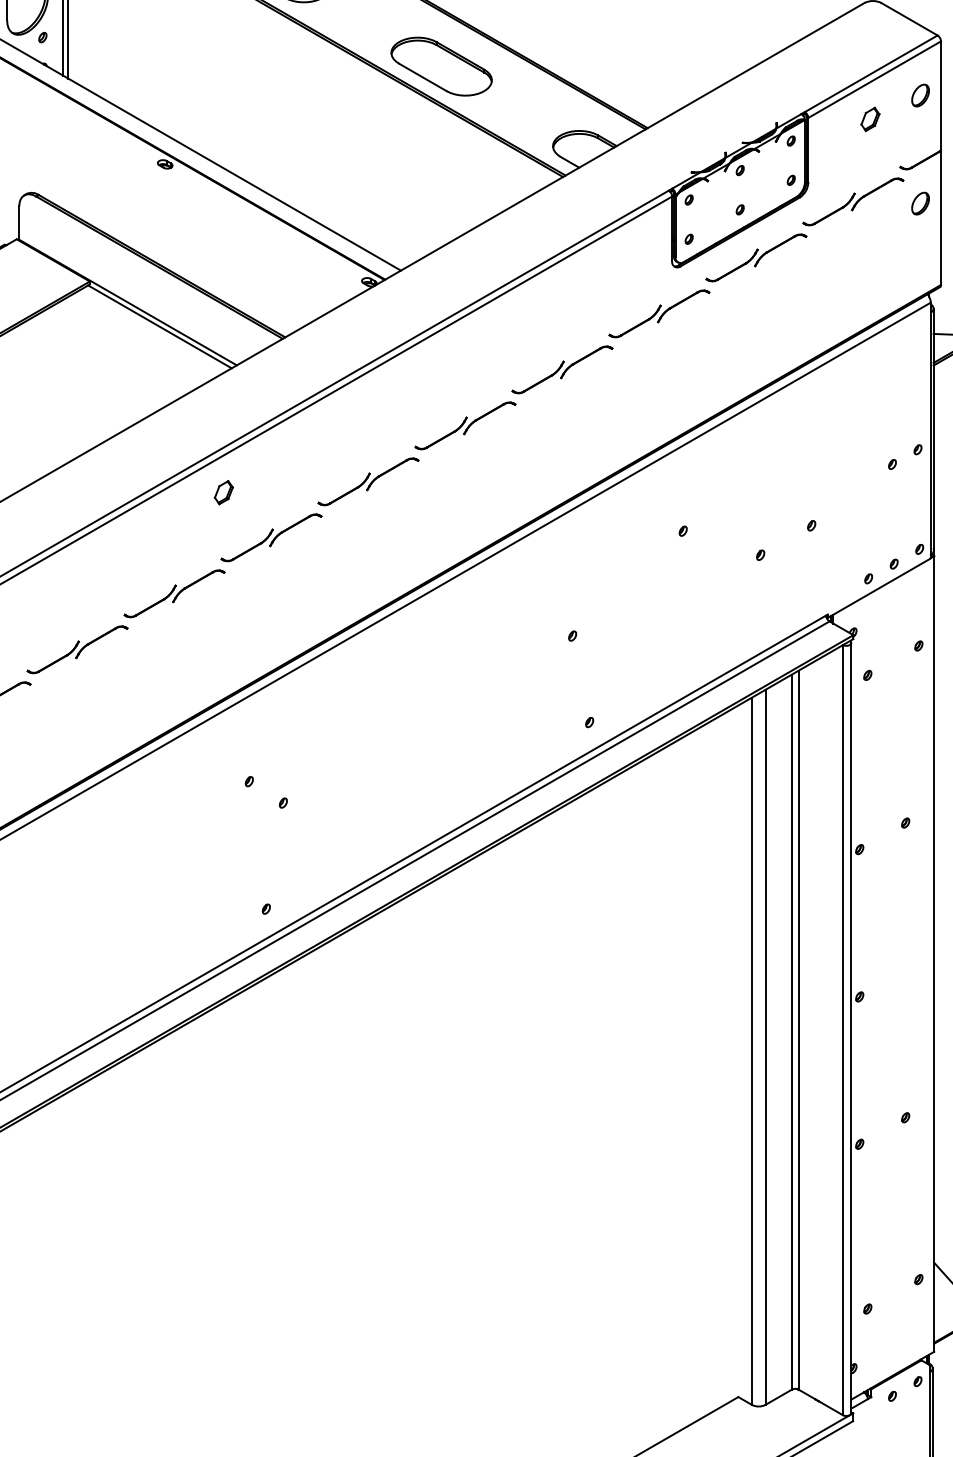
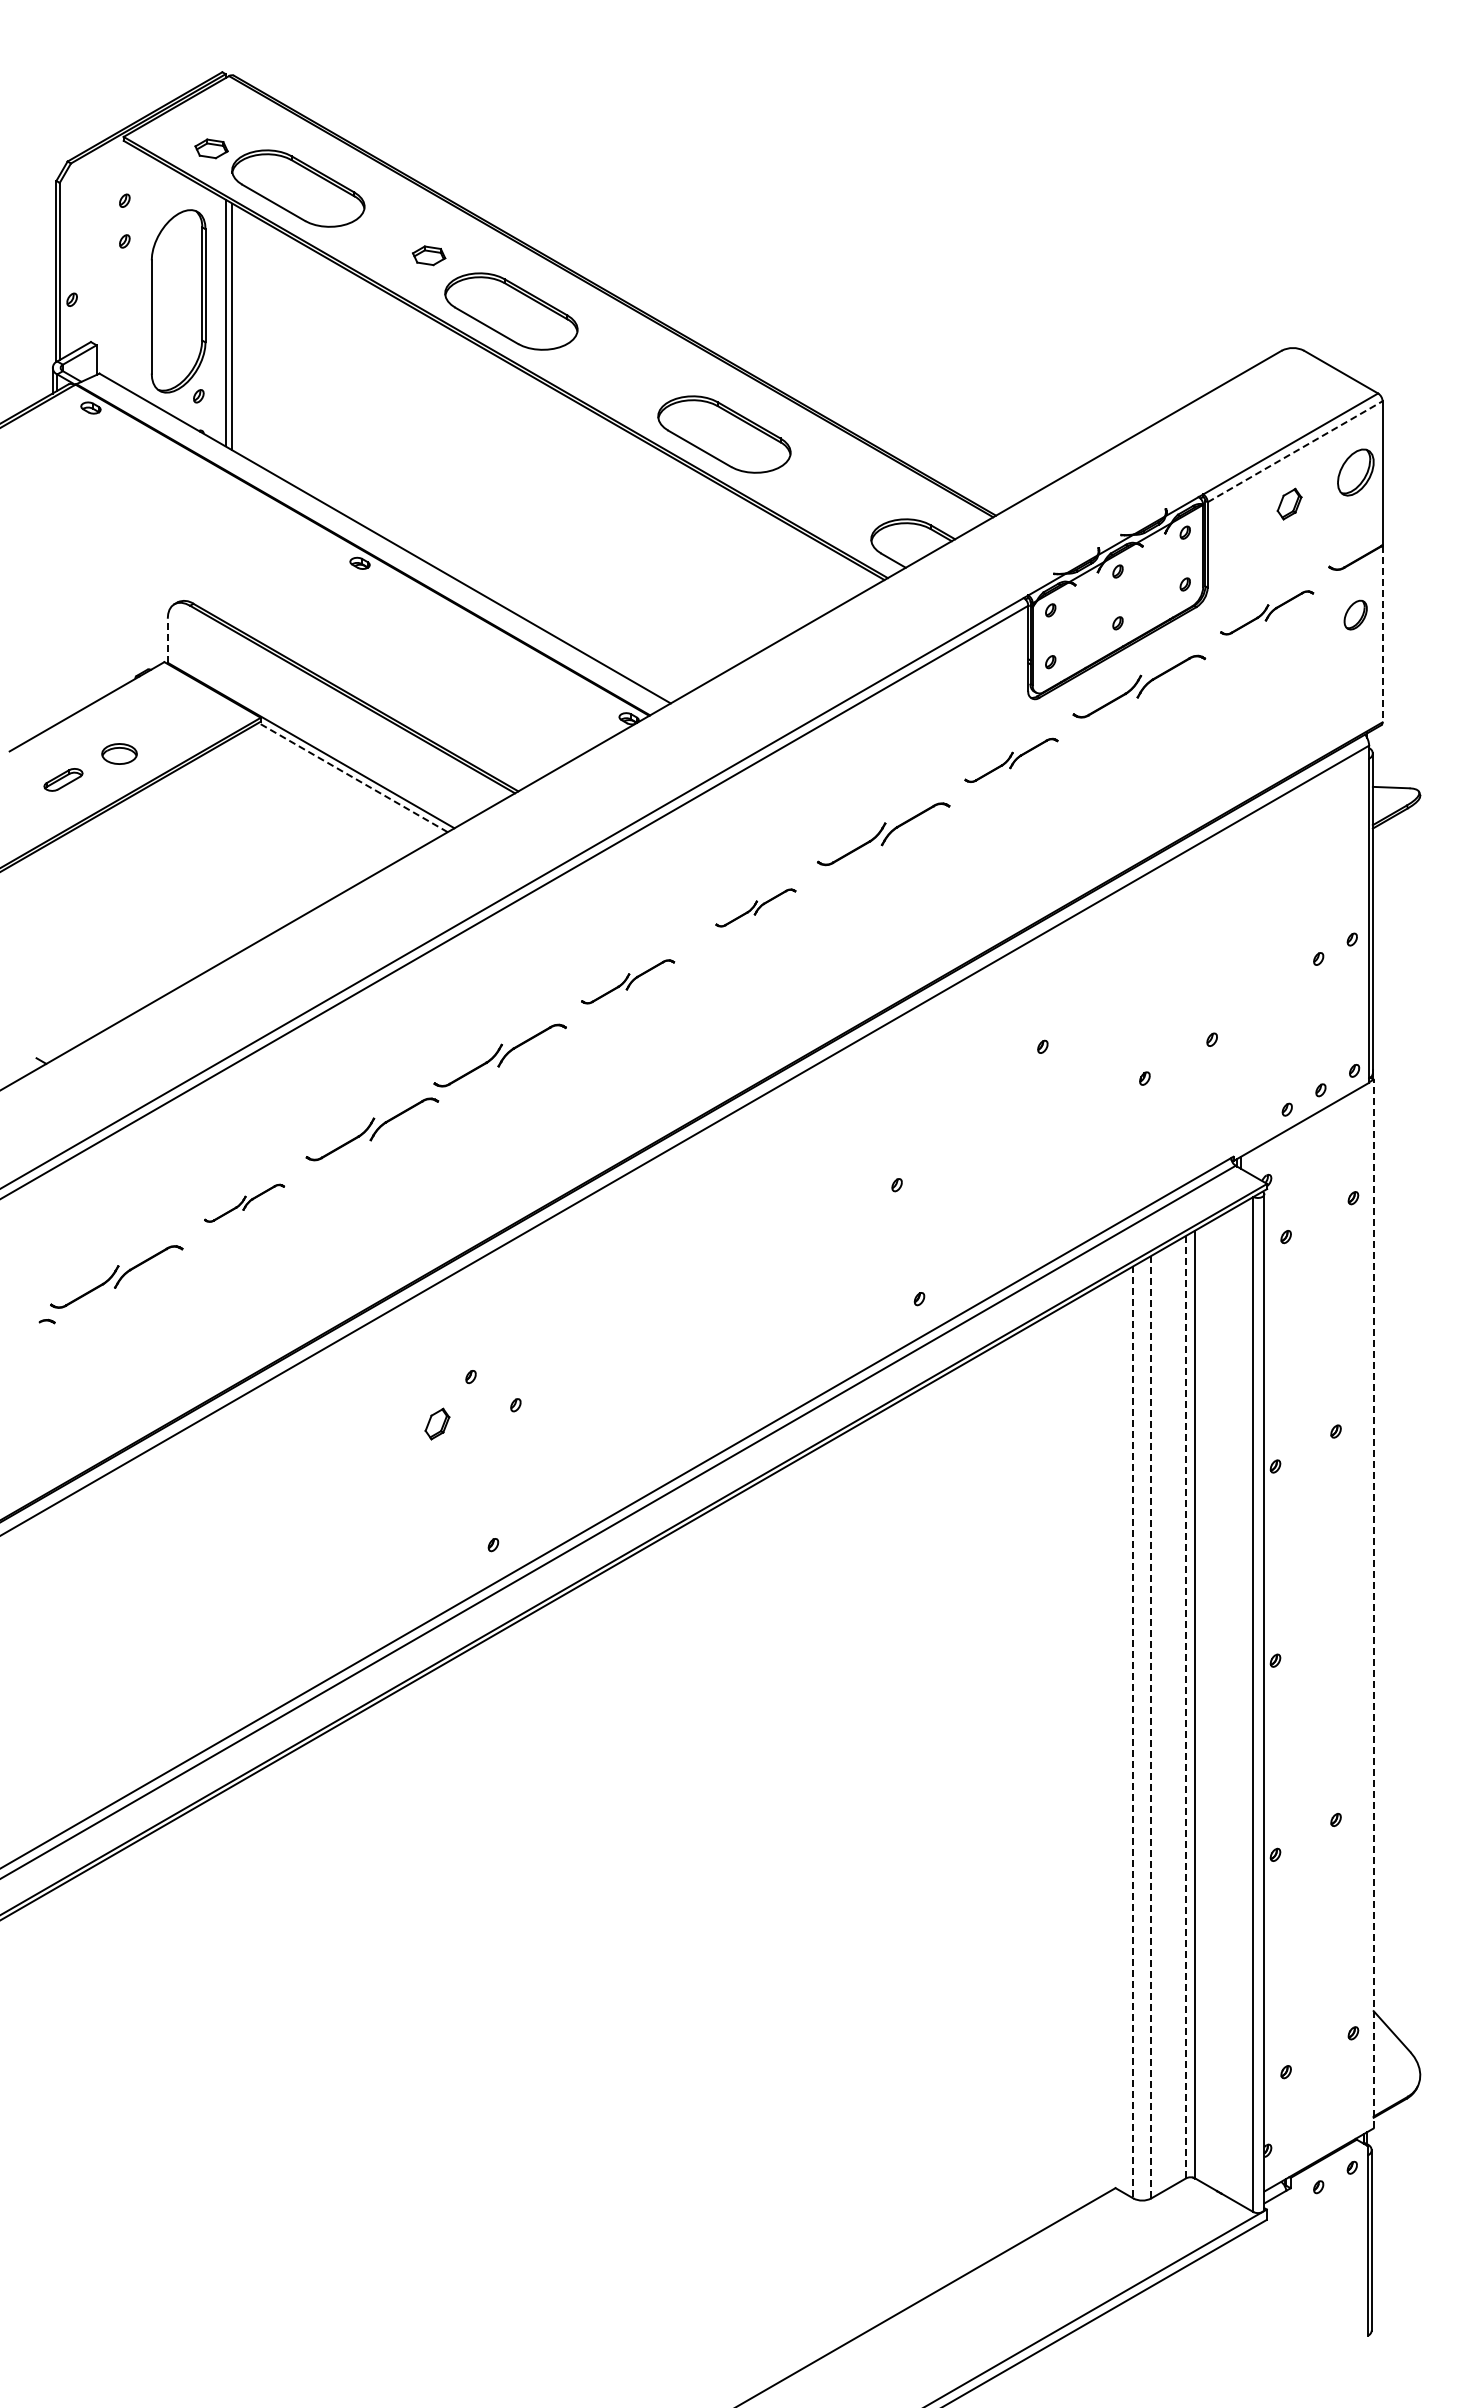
line: (874, 79) -> (1295, 451), solid -> dashed
part: (920, 95) -> (1355, 472), size x1.6
part: (852, 201) -> (1266, 612), size x0.7
line: (940, 218) -> (1382, 634), solid -> dashed
line: (19, 222) -> (167, 640), solid -> dashed
part: (659, 313) -> (1011, 760), size x0.7
line: (159, 326) -> (352, 777), solid -> dashed
part: (465, 425) -> (755, 907), size x0.6
part: (368, 481) -> (627, 981), size x0.7
part: (223, 492) -> (437, 1423), moved
part: (77, 650) -> (244, 1203), size x0.6
line: (934, 953) -> (1373, 1603), solid -> dashed
line: (792, 1032) -> (1186, 1707), solid -> dashed
line: (765, 1047) -> (1151, 1727), solid -> dashed
line: (751, 1051) -> (1133, 1732), solid -> dashed

